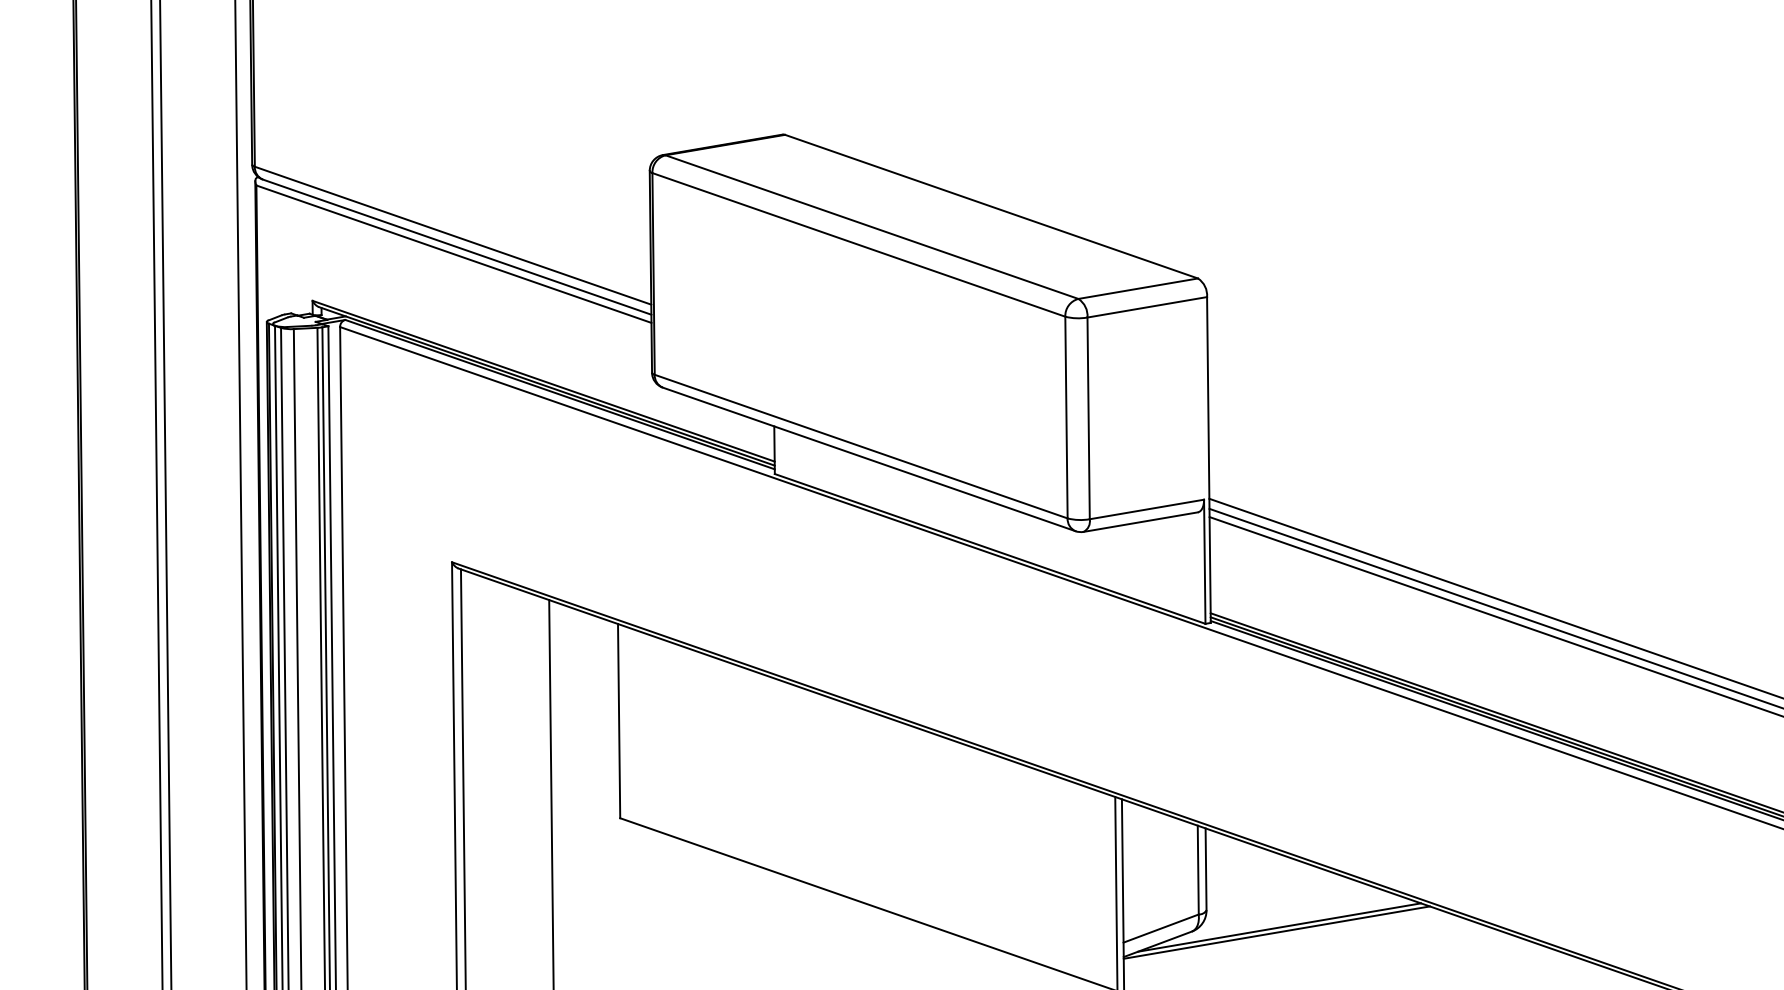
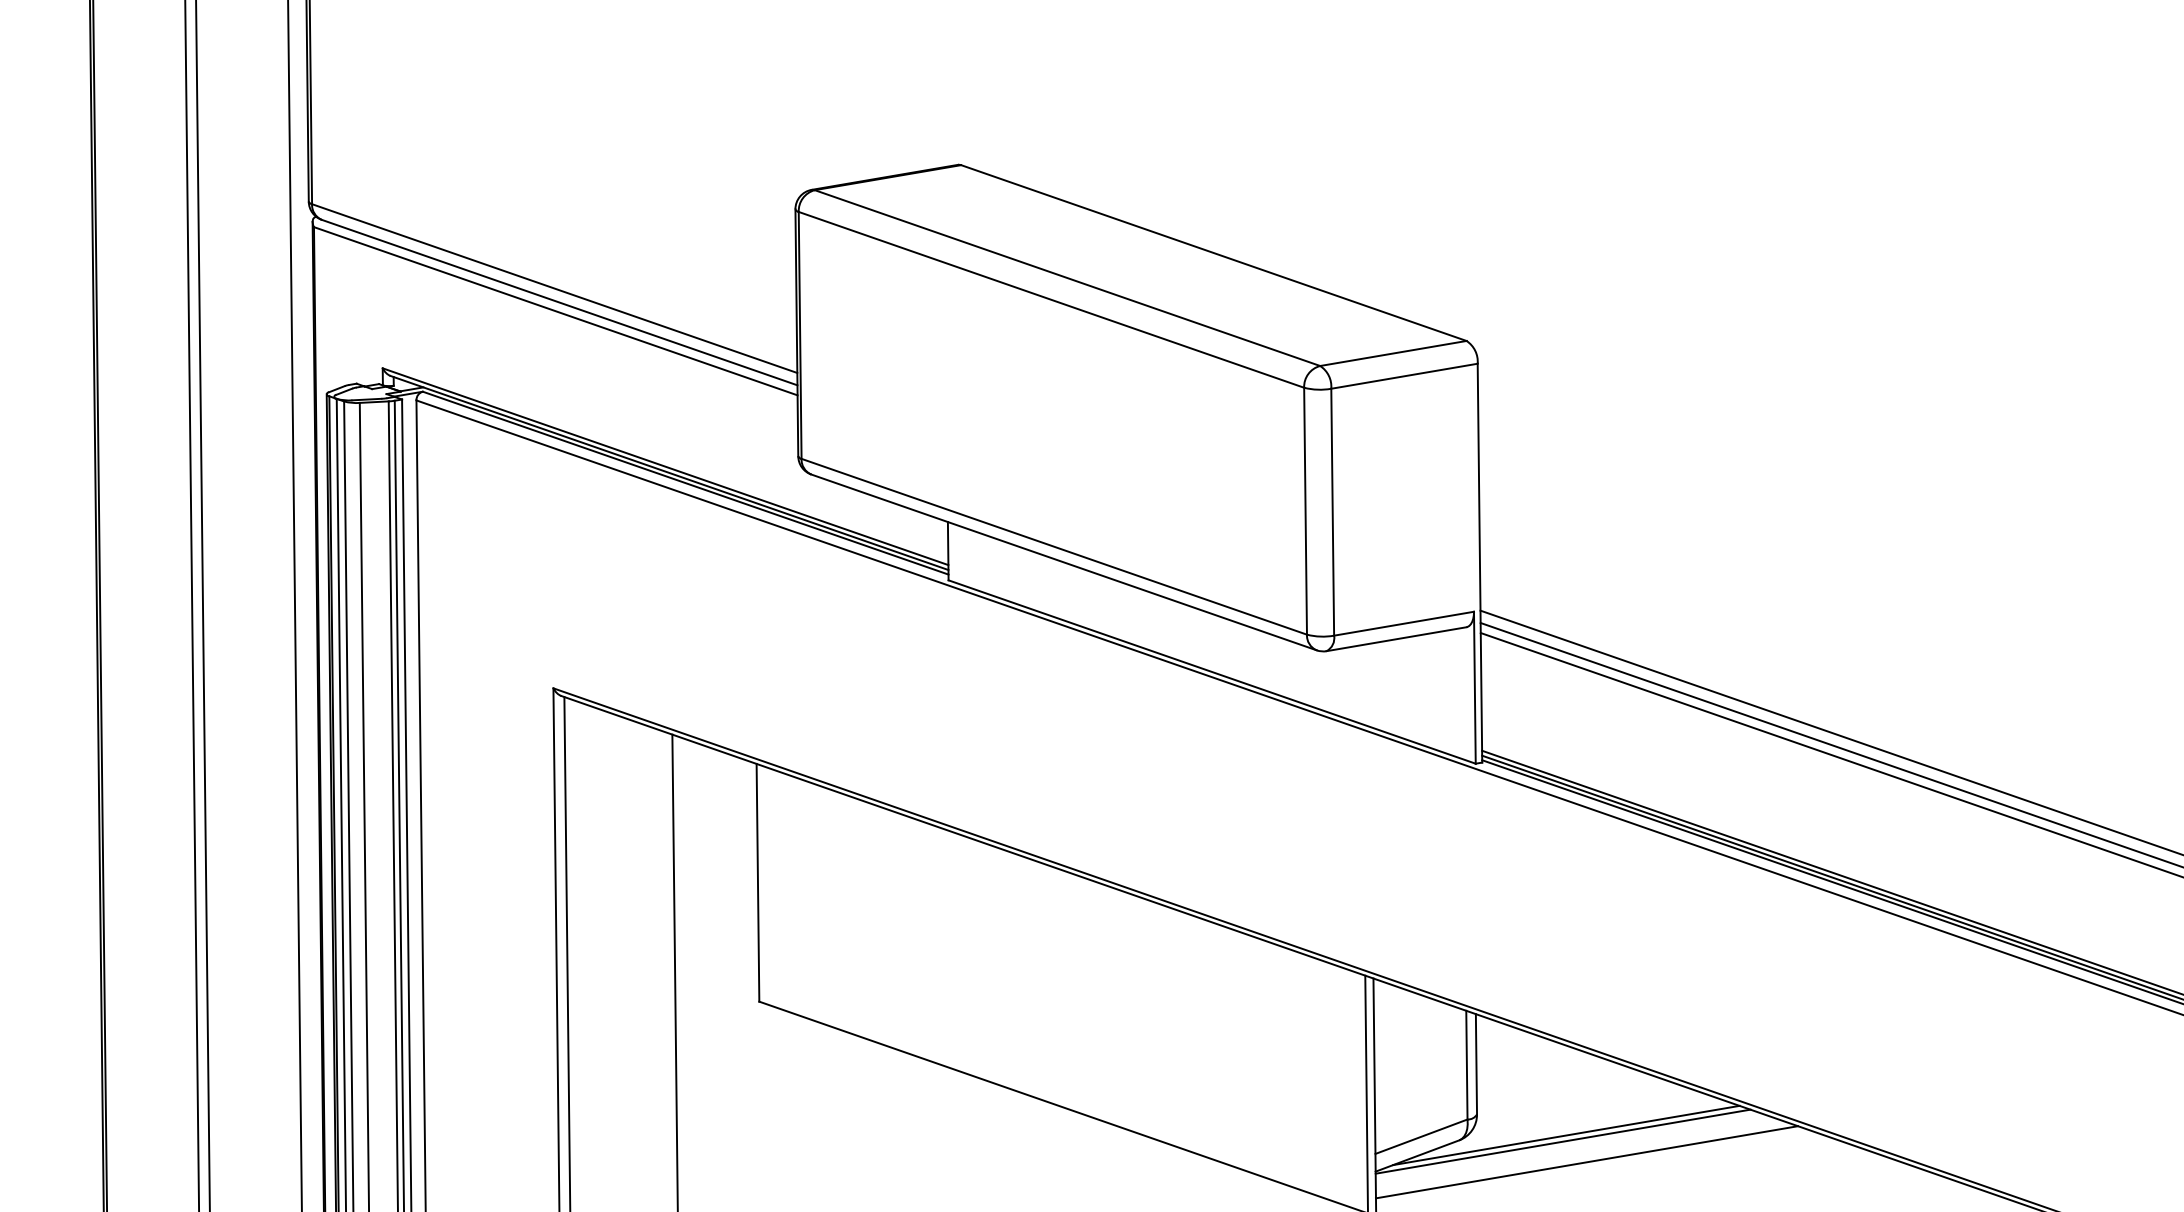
line: (1295, 948) -> (1585, 1161), added

